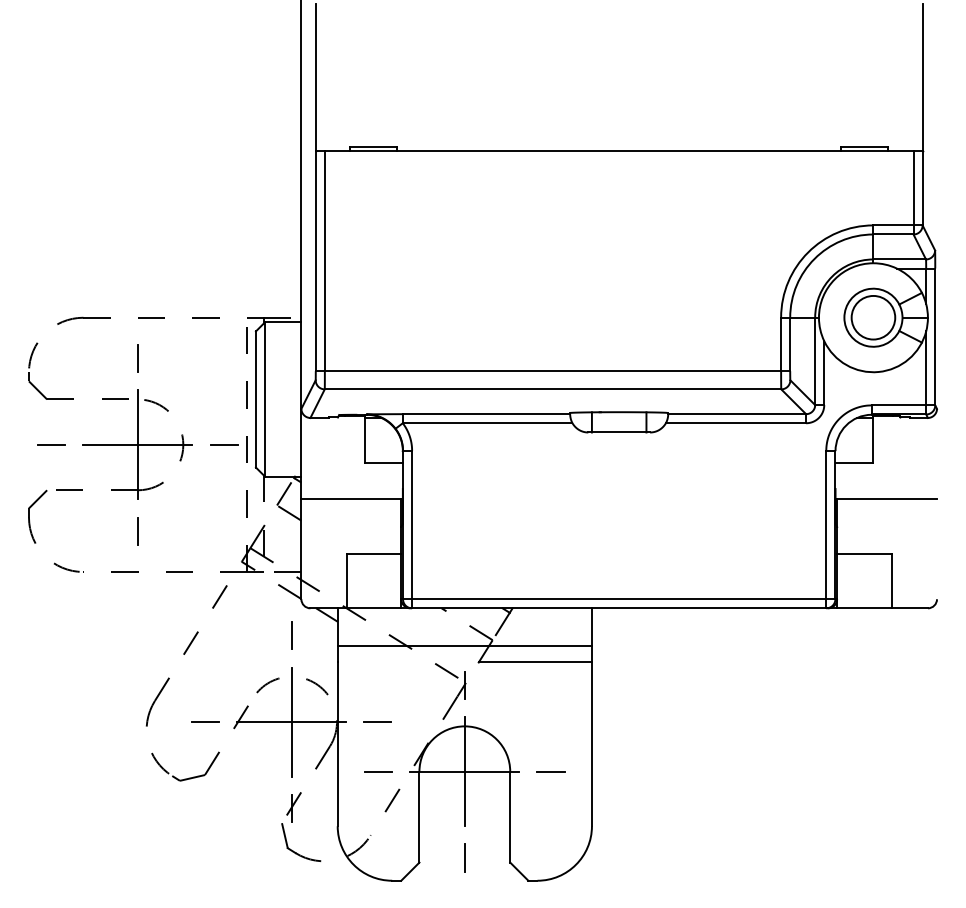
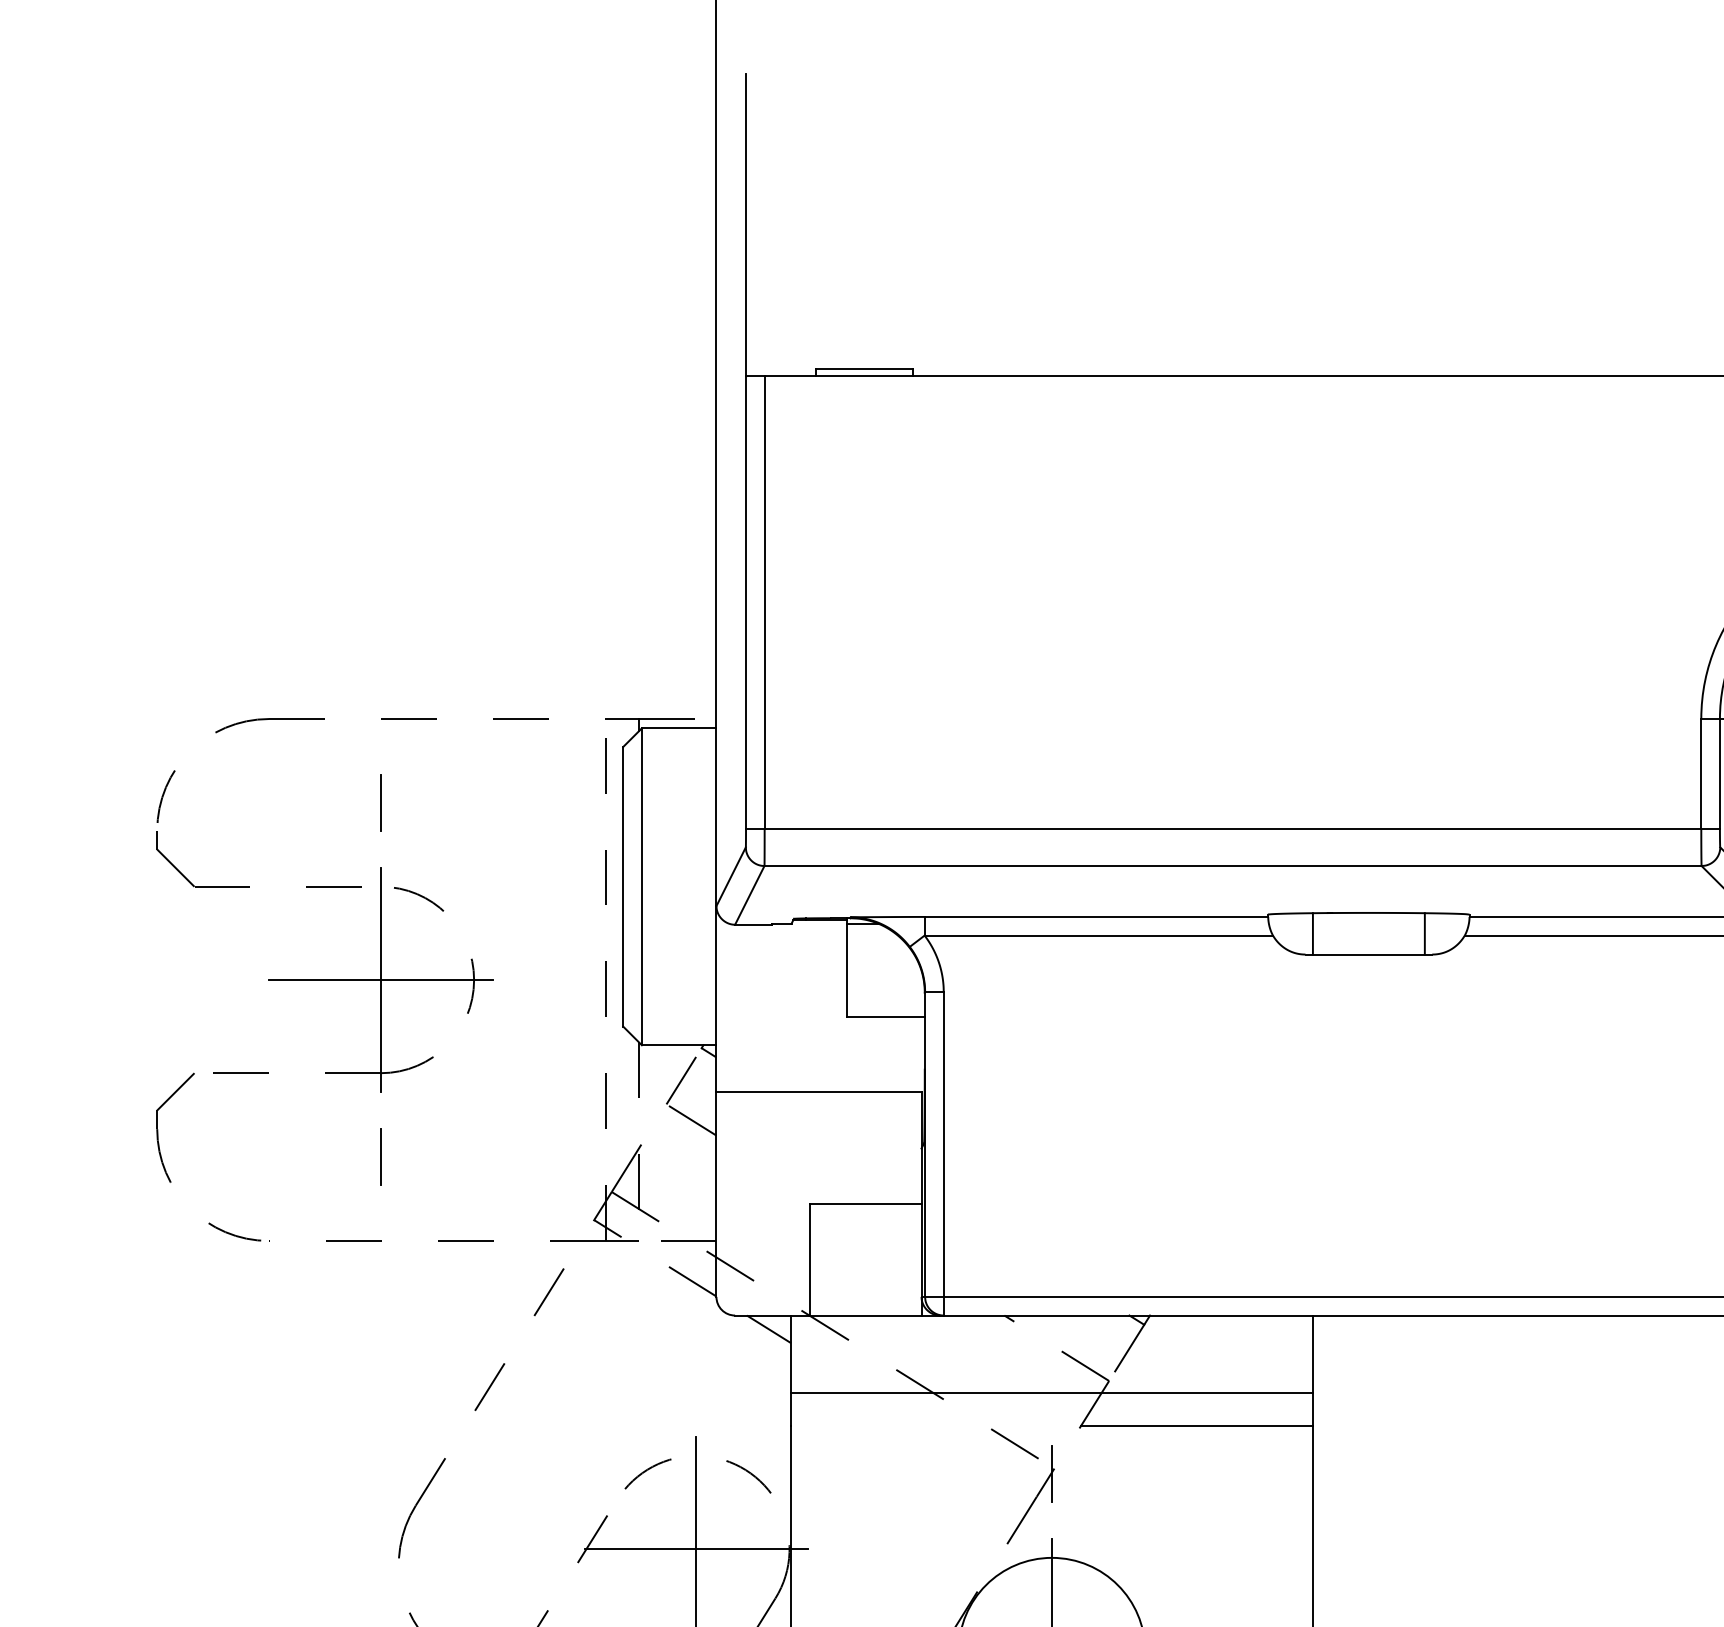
line: (51, 444) -> (203, 979), removed
line: (223, 444) -> (556, 979), removed
line: (291, 635) -> (696, 1371), removed
line: (204, 722) -> (517, 1549), removed
line: (377, 722) -> (872, 1549), removed

